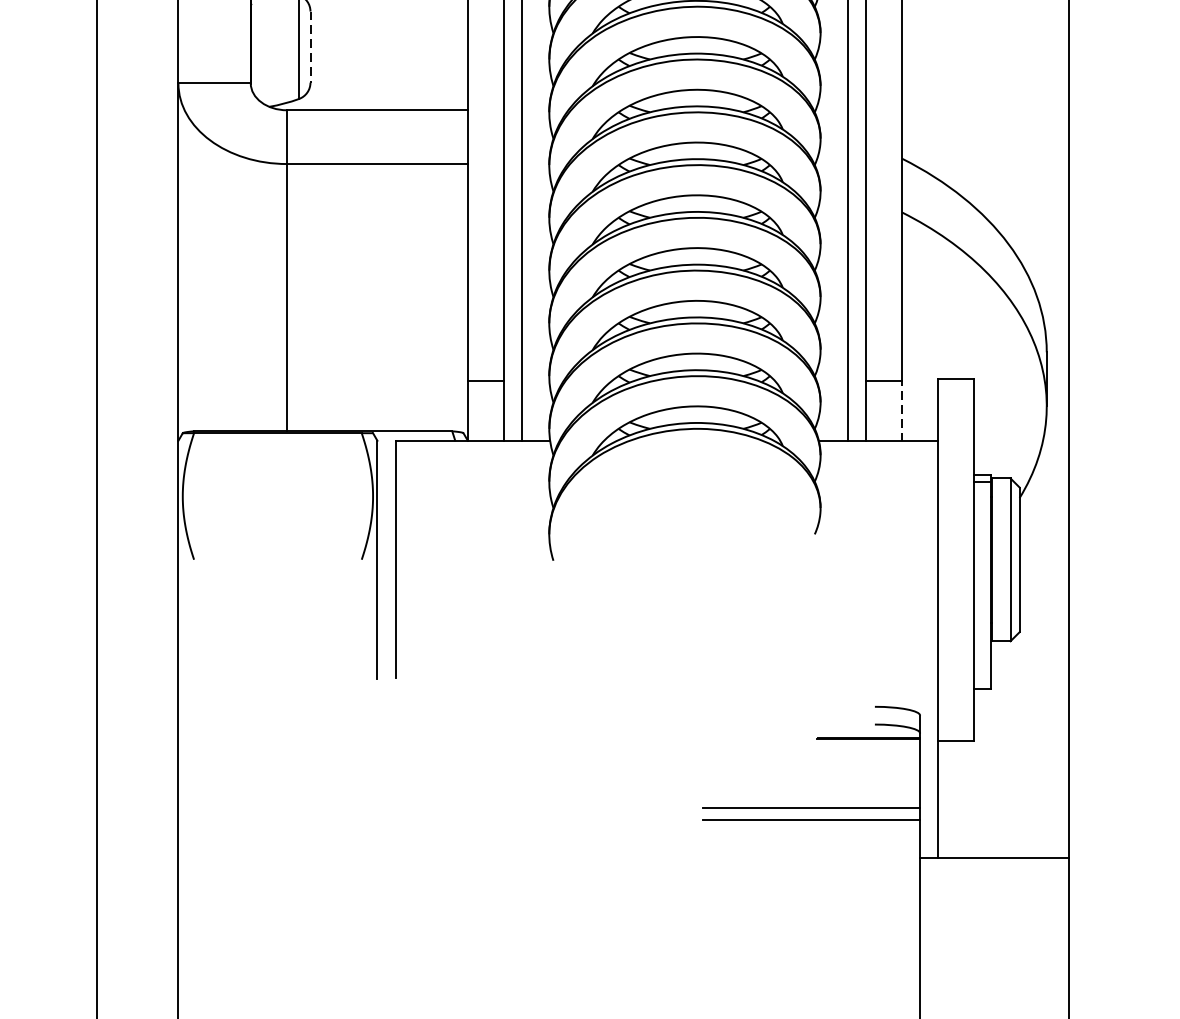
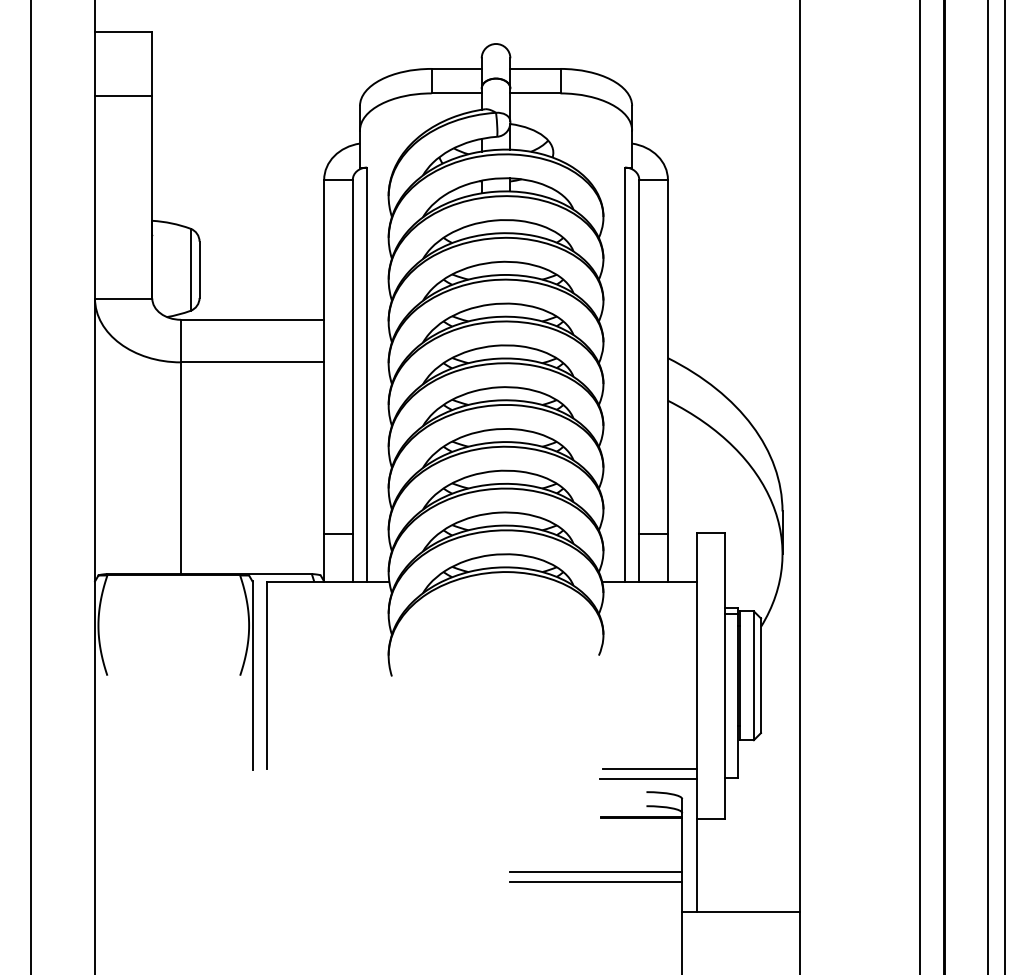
line: (310, 47) -> (199, 270), dashed -> solid
line: (901, 410) -> (667, 557), dashed -> solid
line: (878, 678) -> (649, 769), added
line: (876, 689) -> (647, 778), added

